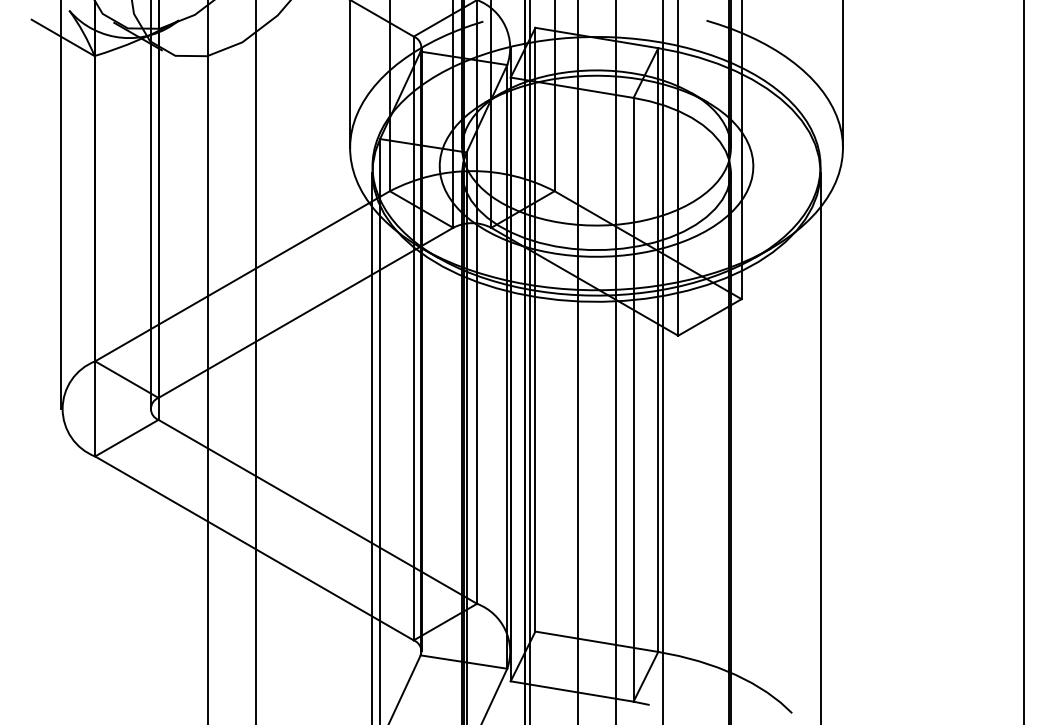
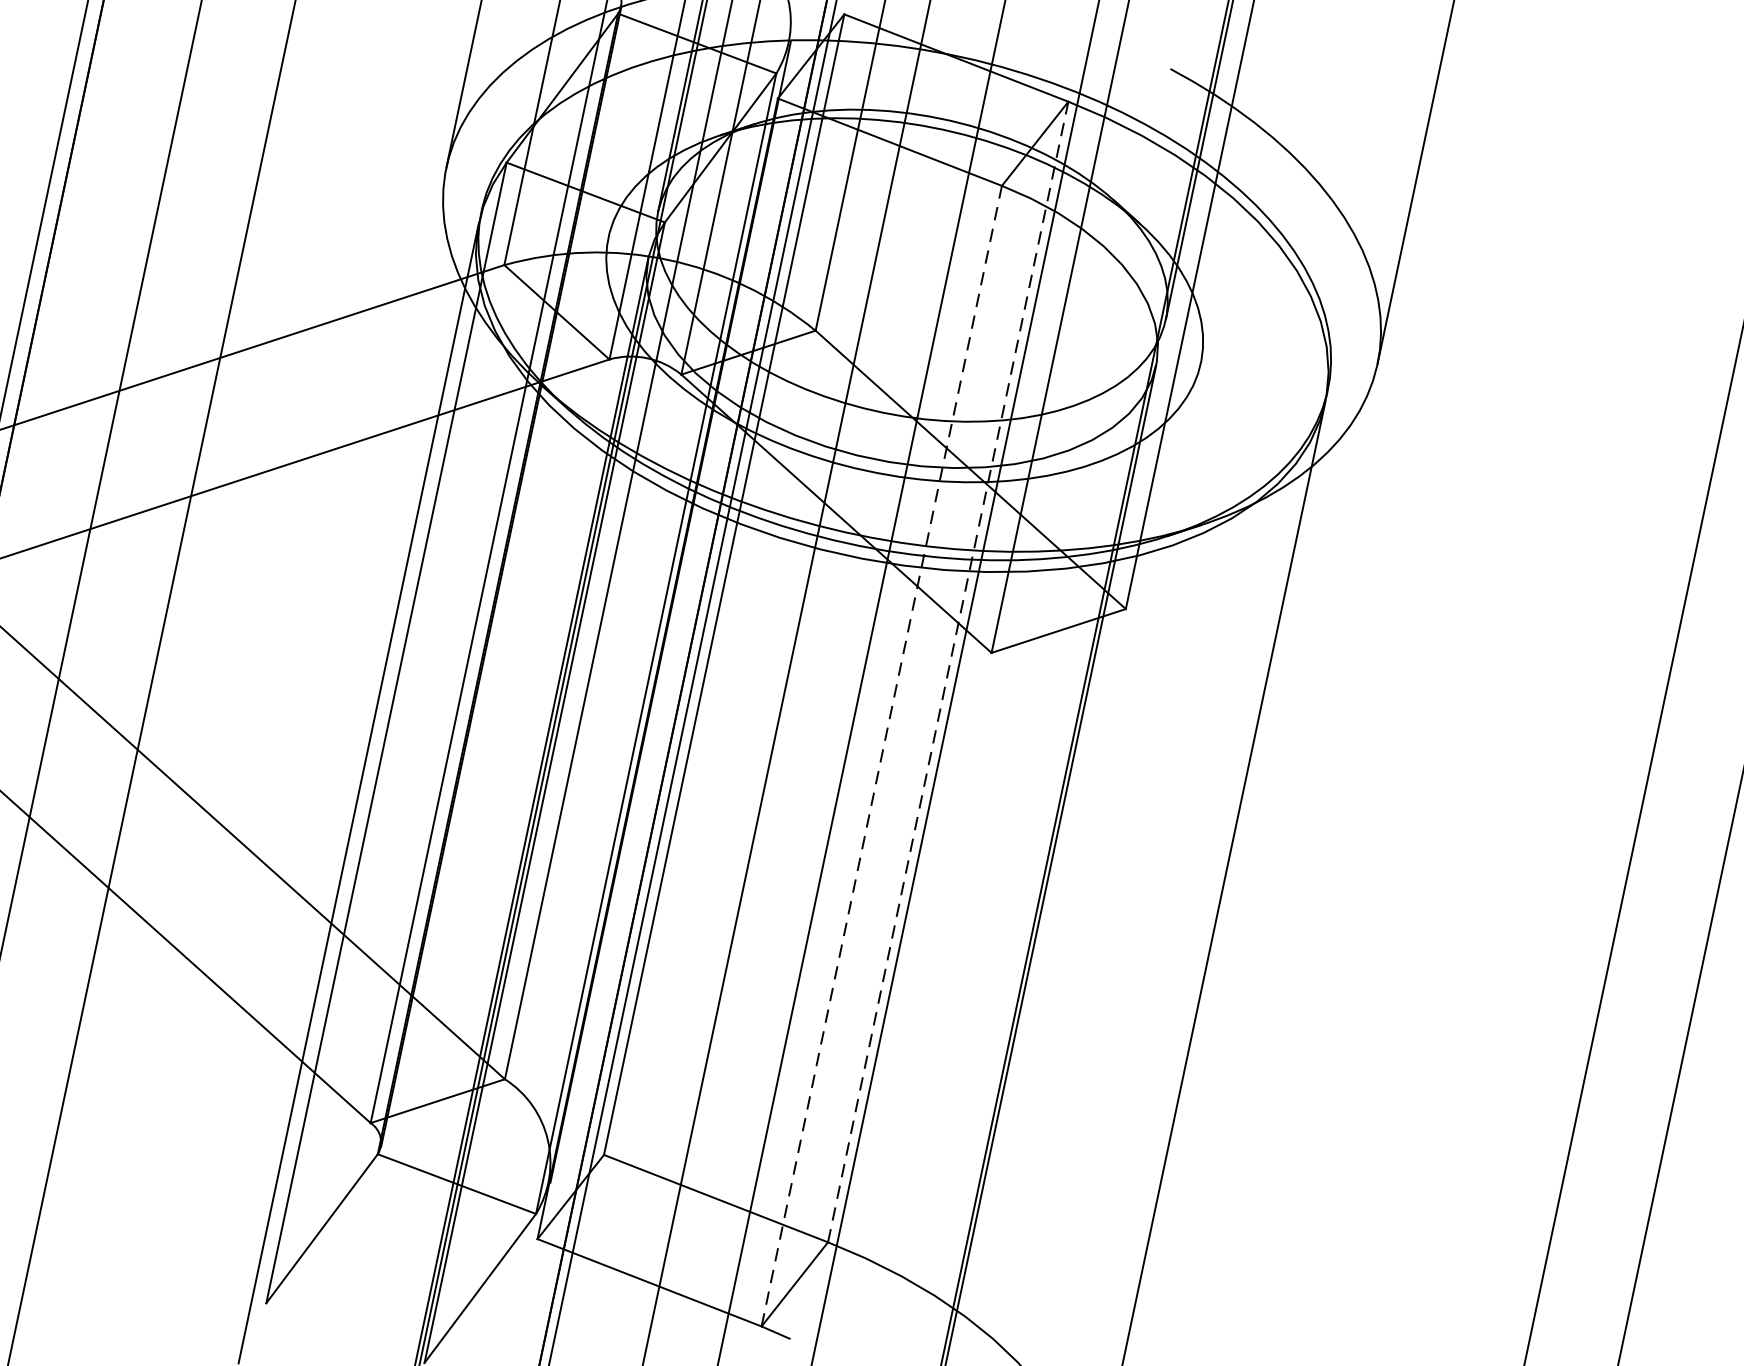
line: (658, 350) -> (948, 672), solid -> dashed
line: (633, 399) -> (881, 755), solid -> dashed

